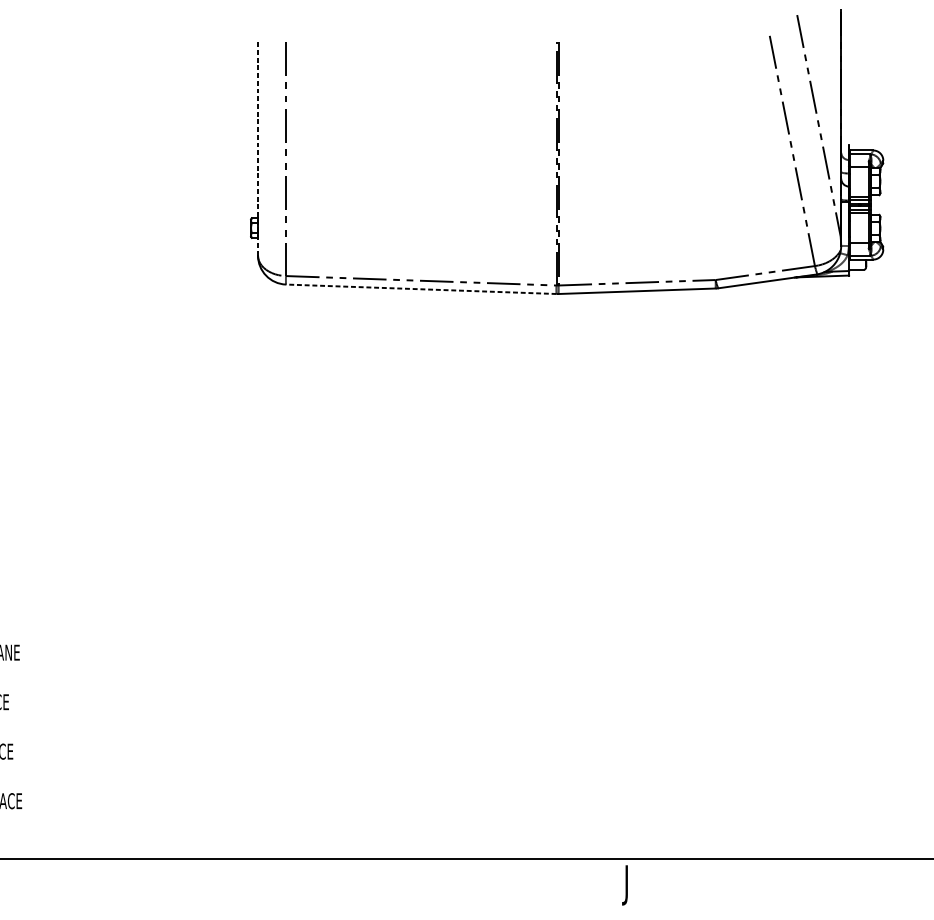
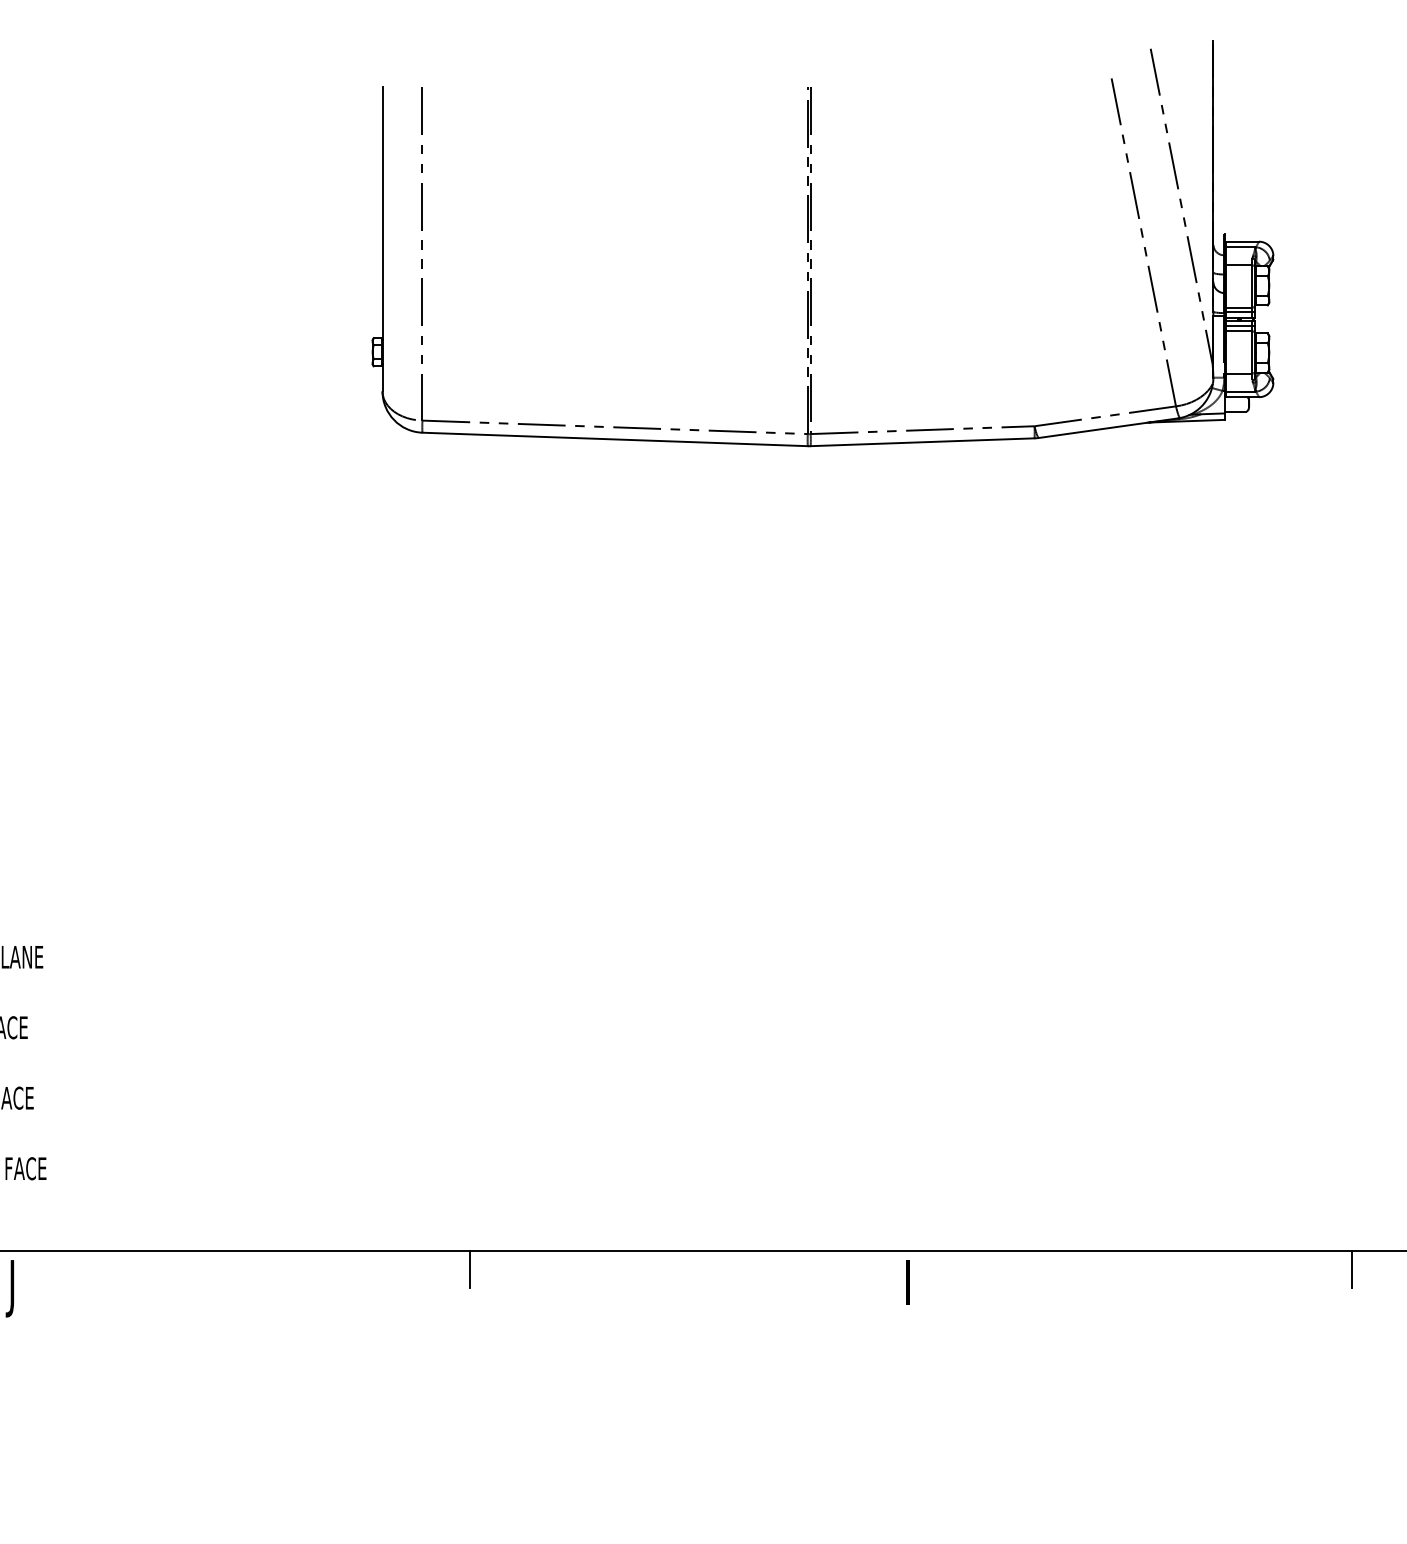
line: (257, 148) -> (382, 238), dashed -> solid
line: (421, 289) -> (615, 439), dashed -> solid
line: (319, 871) -> (470, 1269), added
text: (625, 885) -> (905, 1288), J -> I

